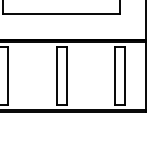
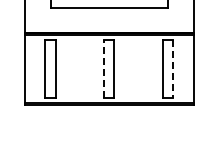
line: (56, 75) -> (104, 68), solid -> dashed
line: (125, 76) -> (173, 69), solid -> dashed

